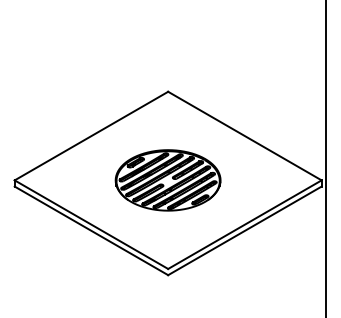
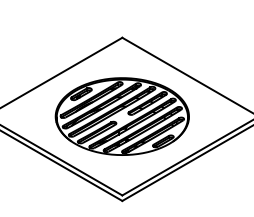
part: (167, 180) -> (121, 116), size x1.43

